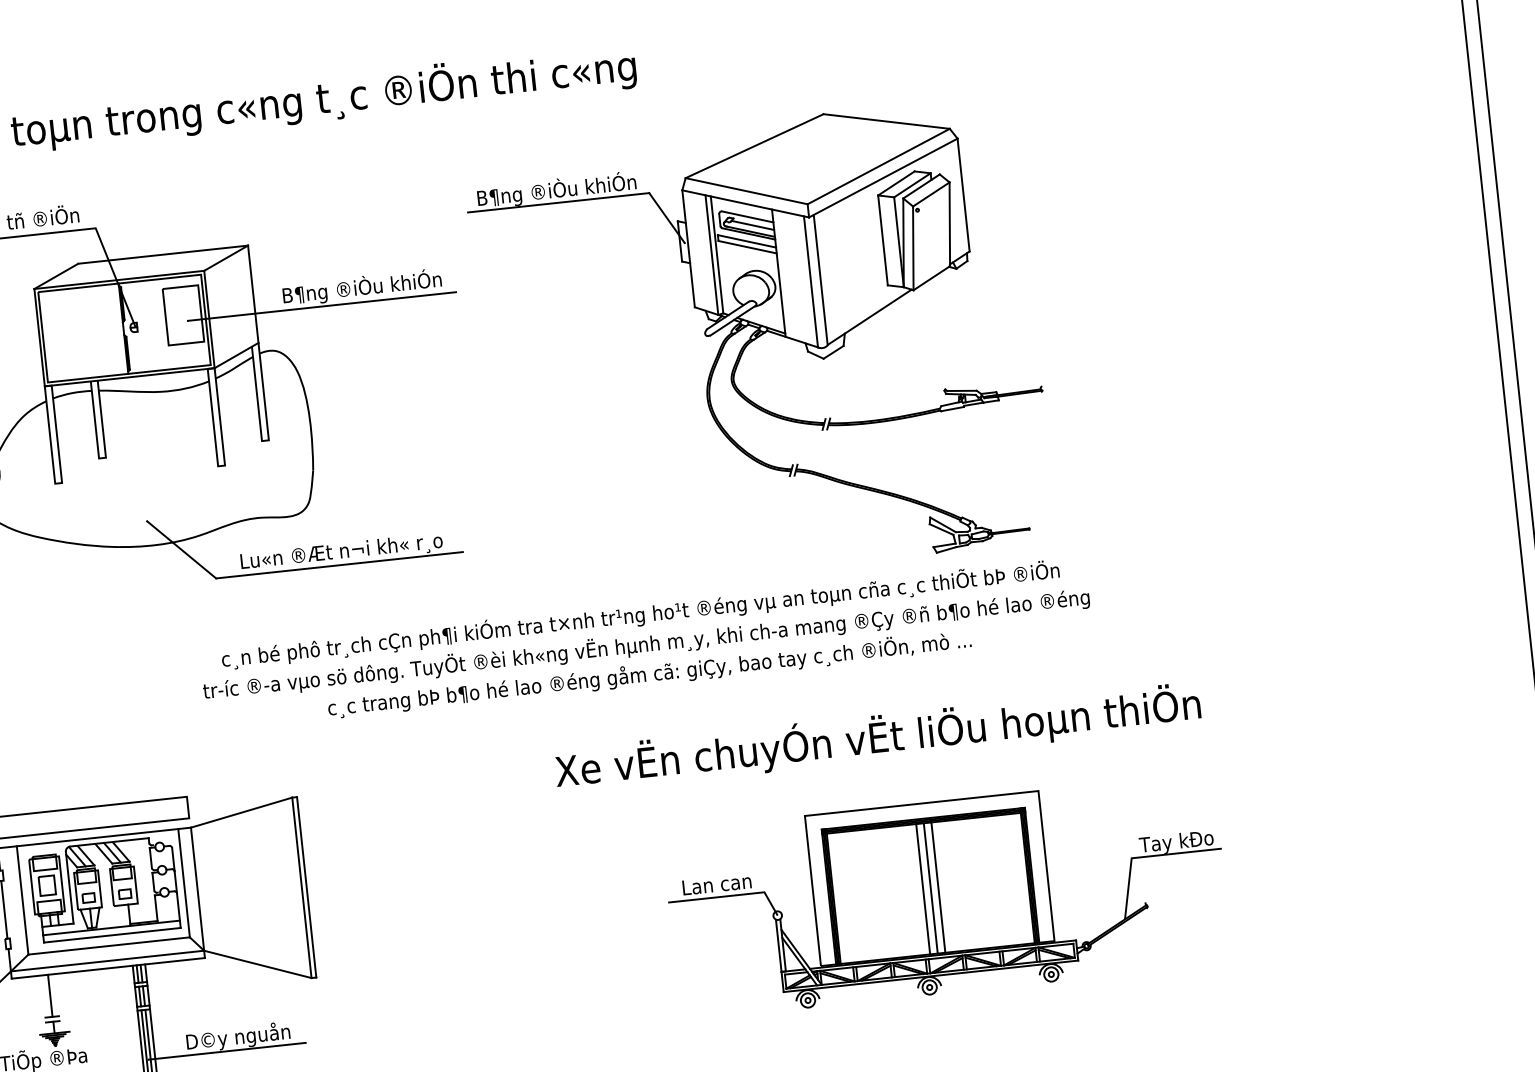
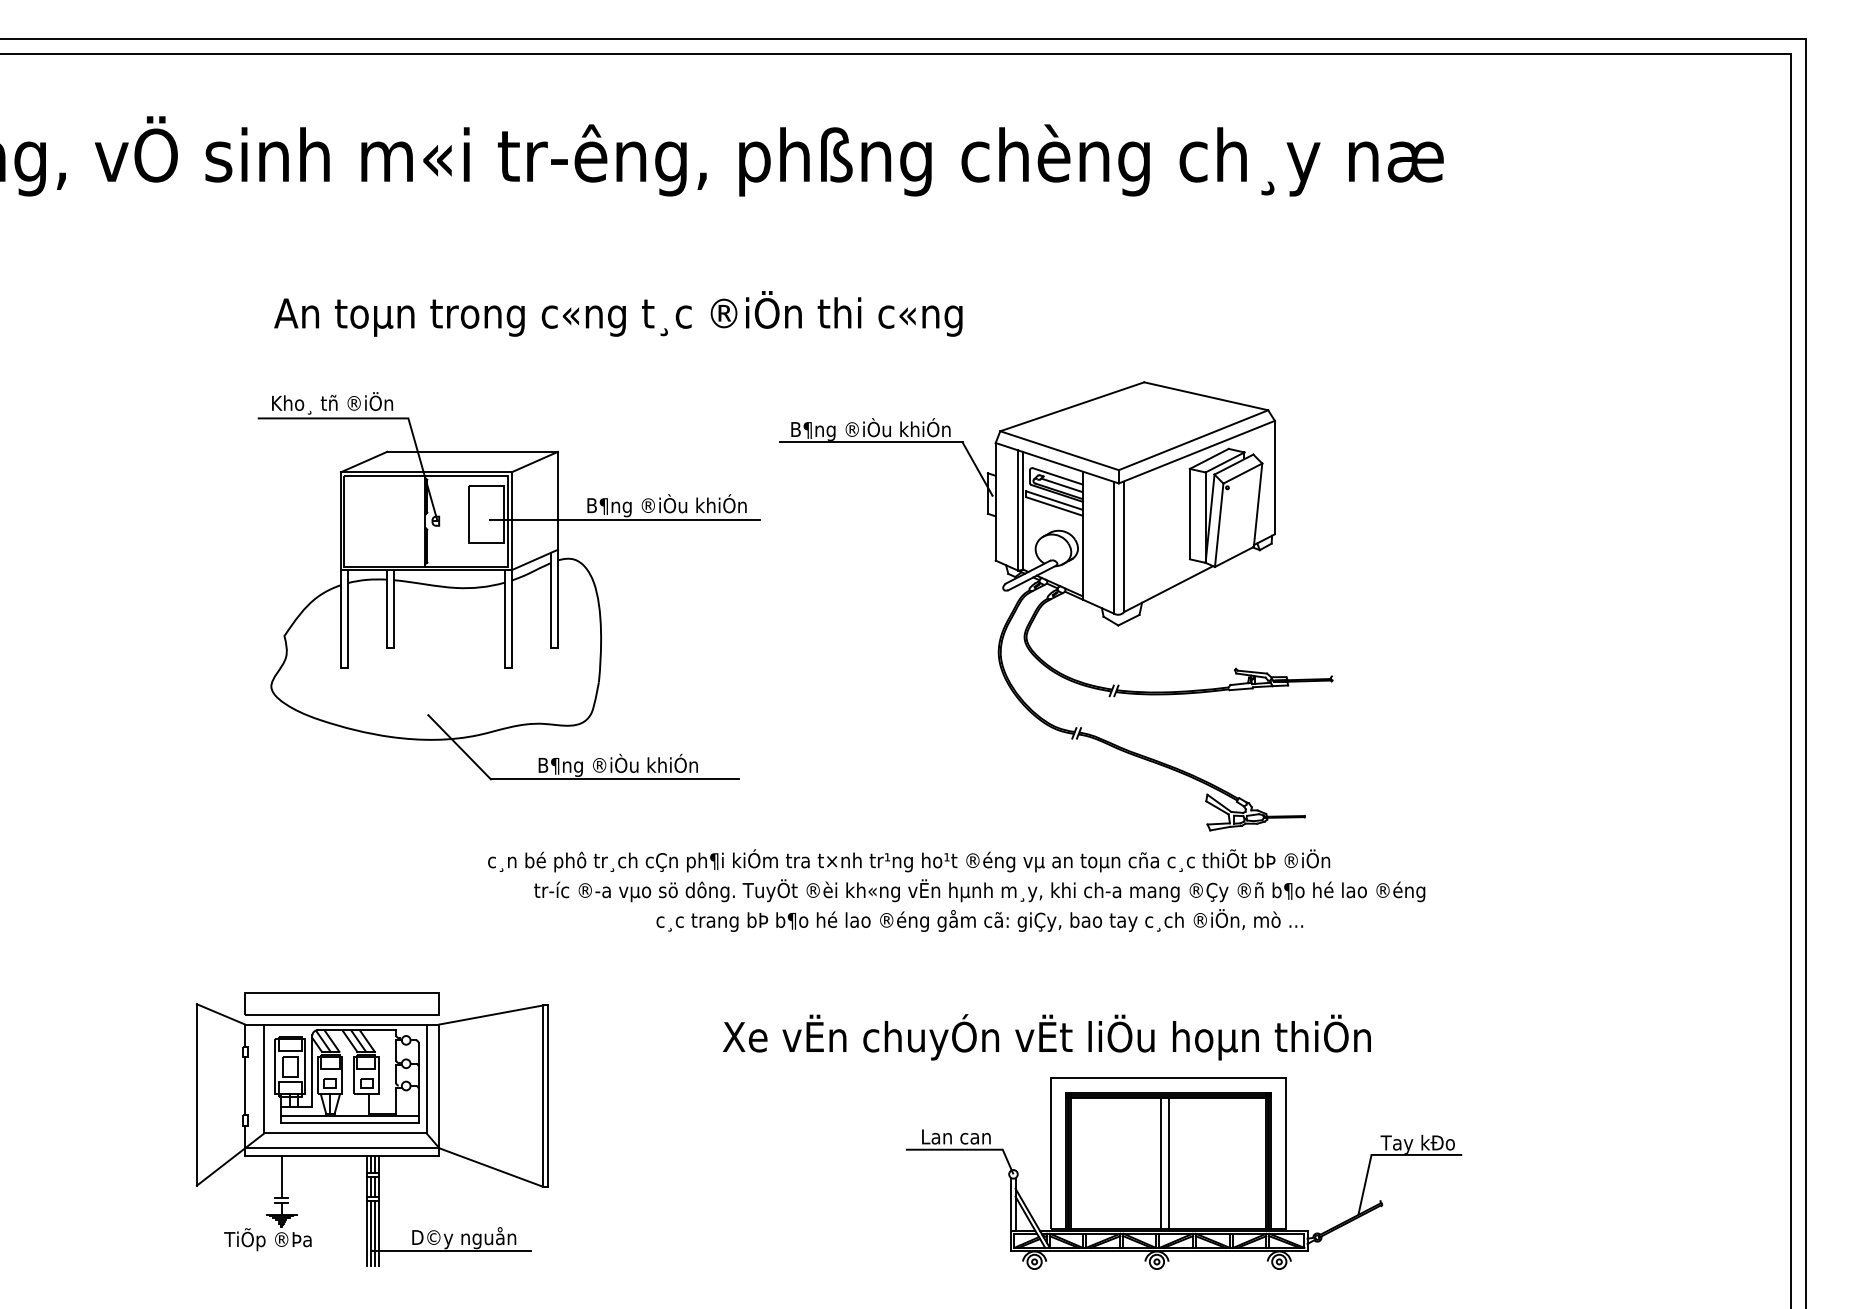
text: (341, 550) -> (618, 764), Lu«n ®Æt n¬i kh« r¸o -> B¶ng ®iÒu khiÓn
text: (647, 659) -> (979, 905), moved
text: (877, 738) -> (1046, 1037), moved
line: (938, 887) -> (1176, 1163), removed

